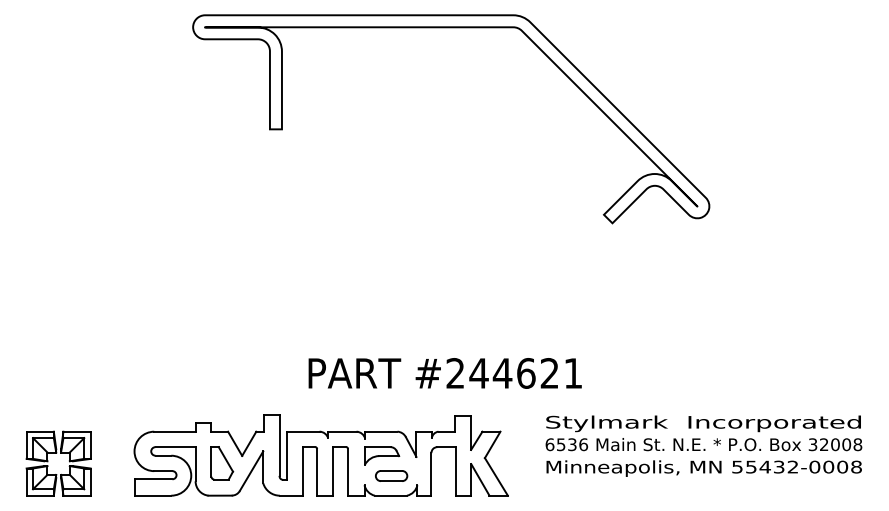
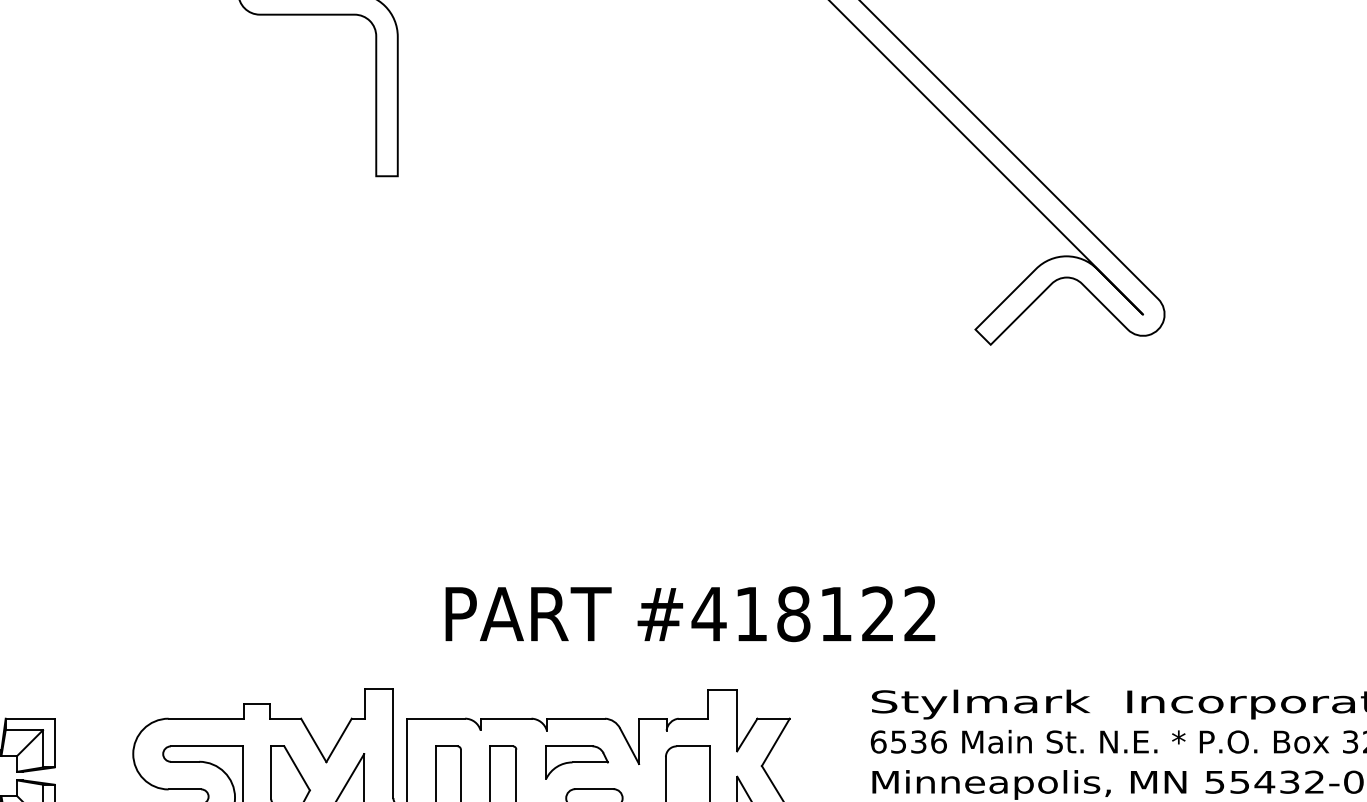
text: (513, 373) -> (813, 614), #244621 -> #418122

